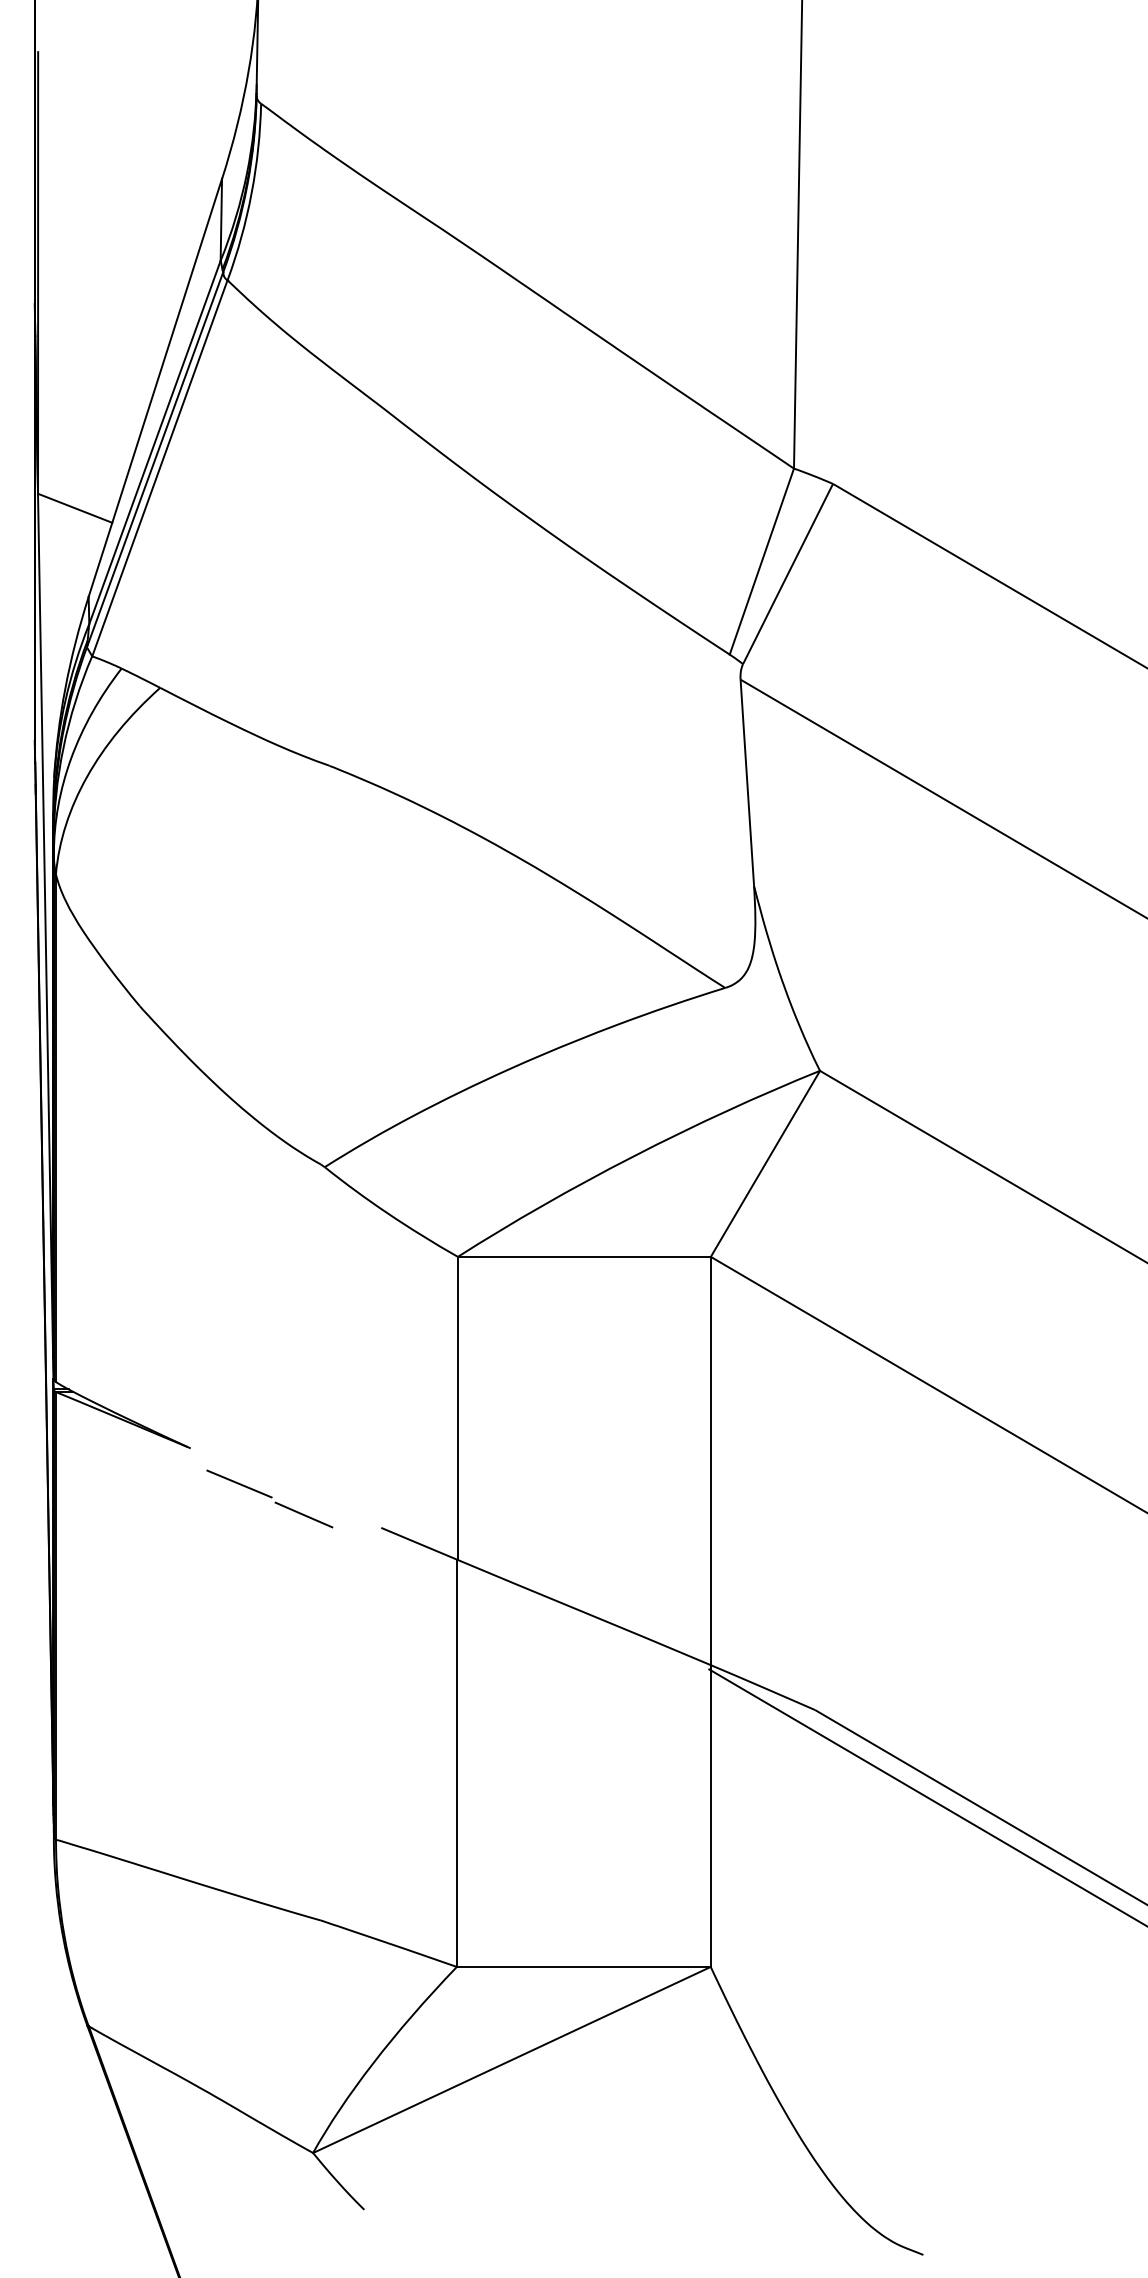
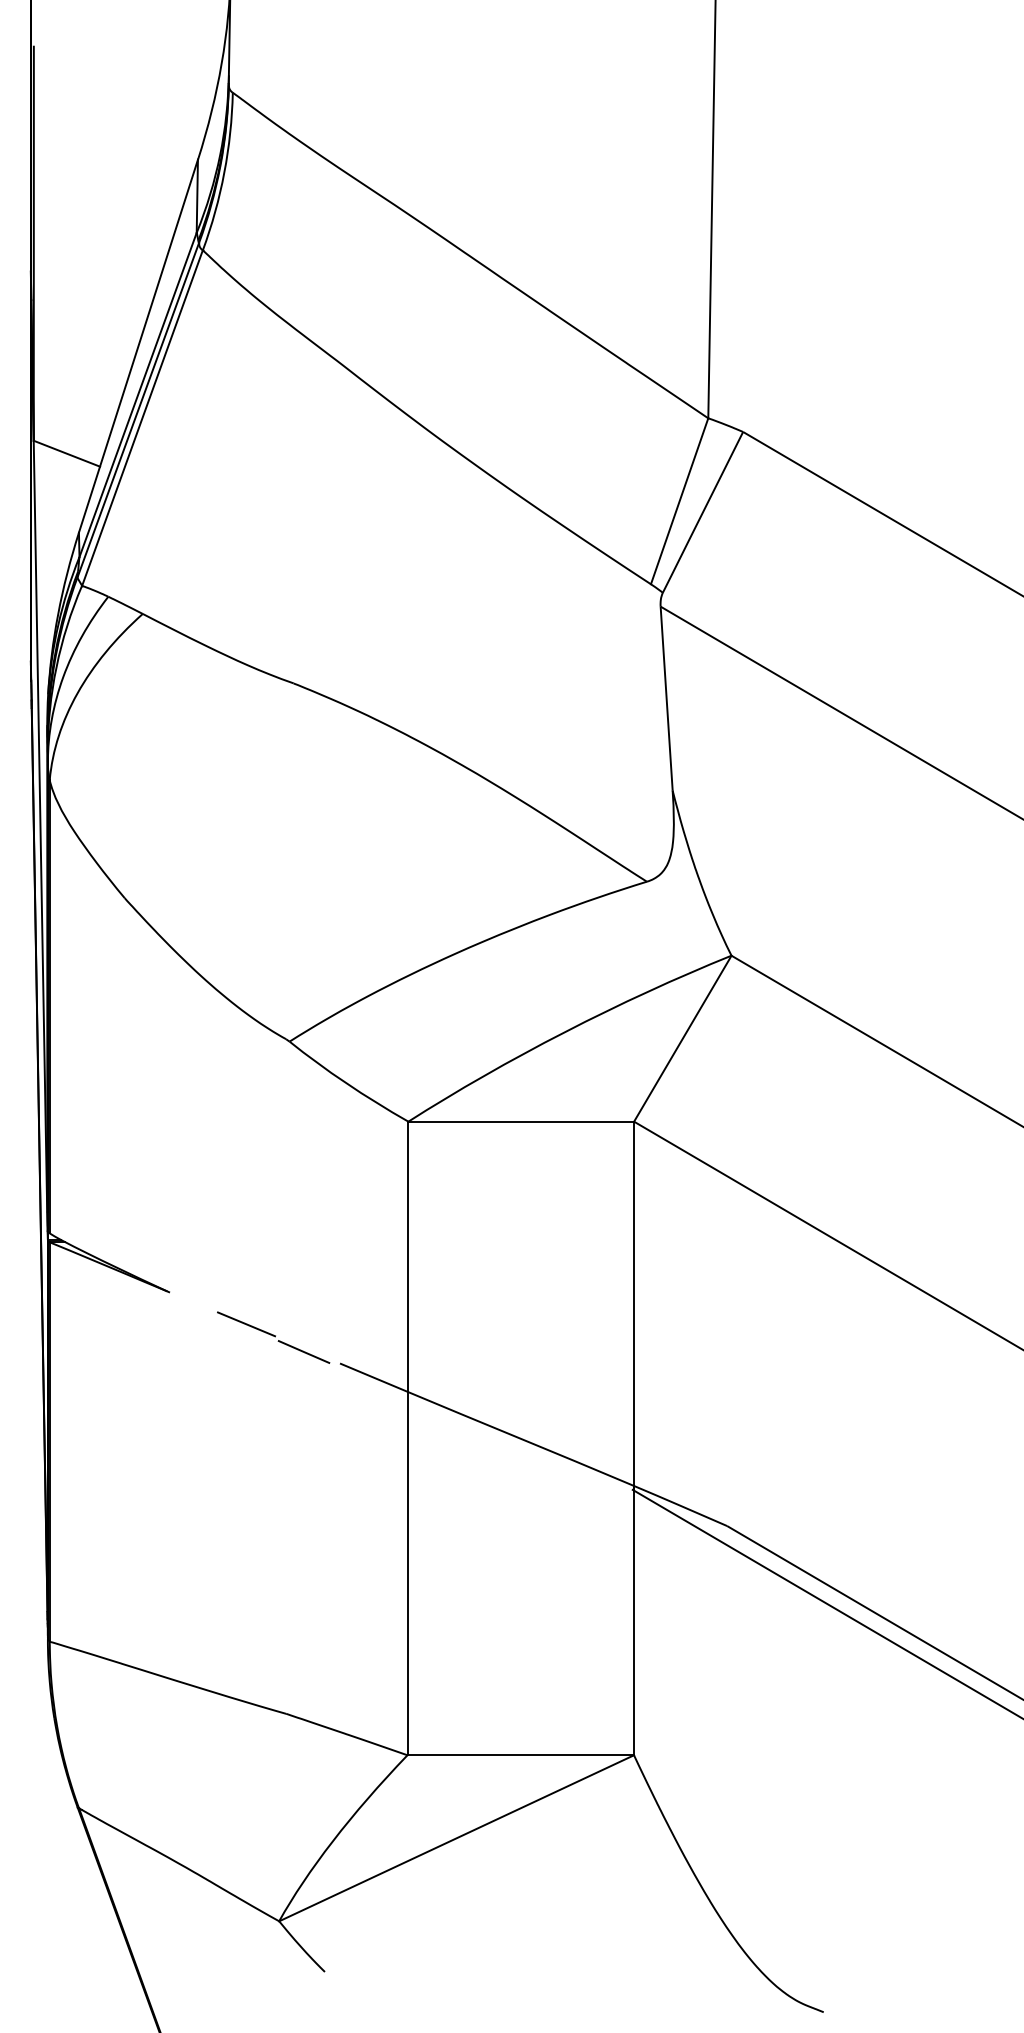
part: (269, 1498) -> (273, 1337), moved

